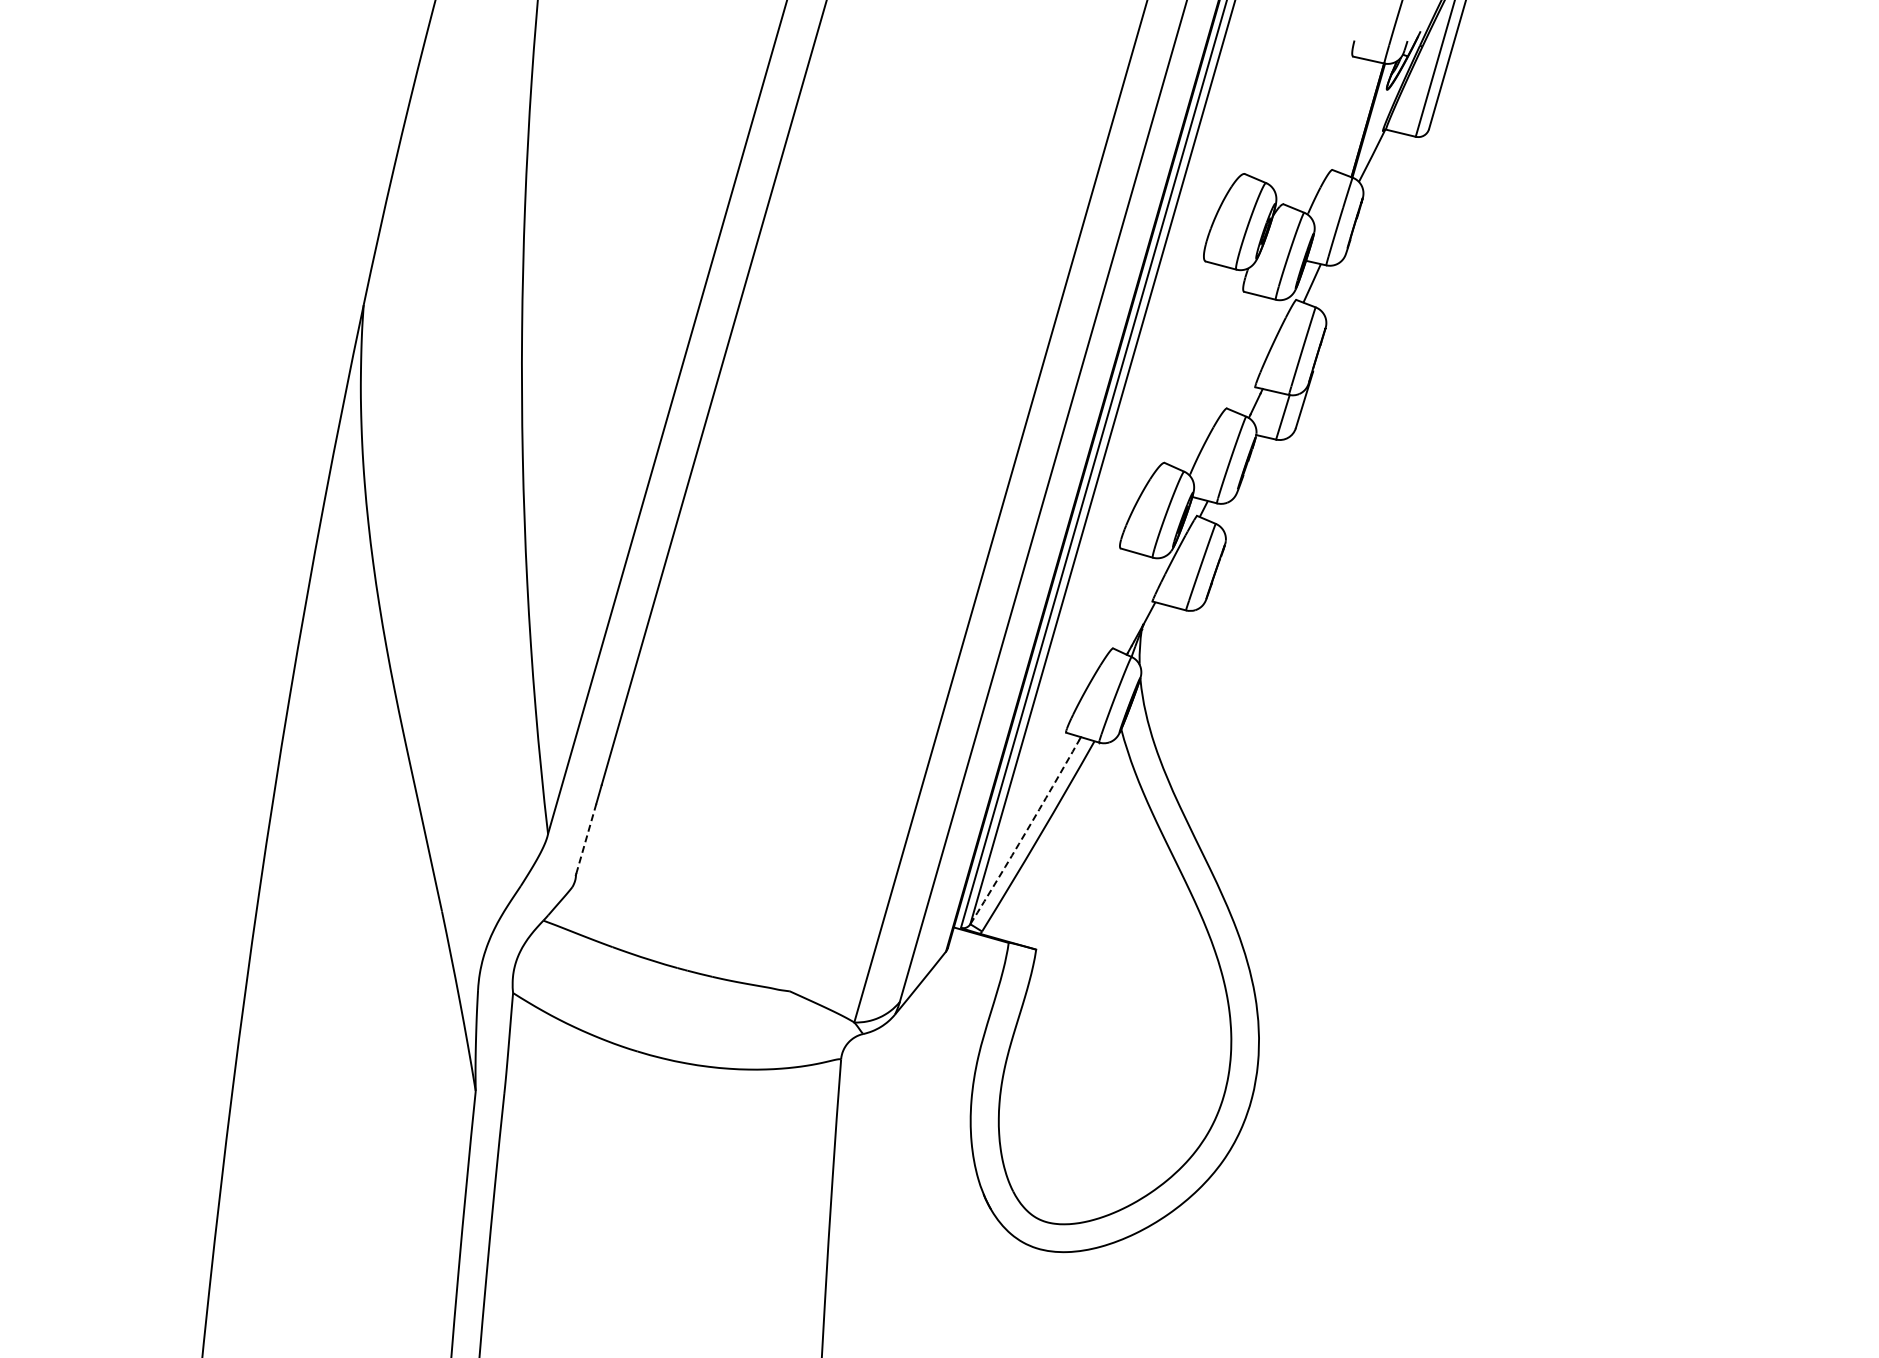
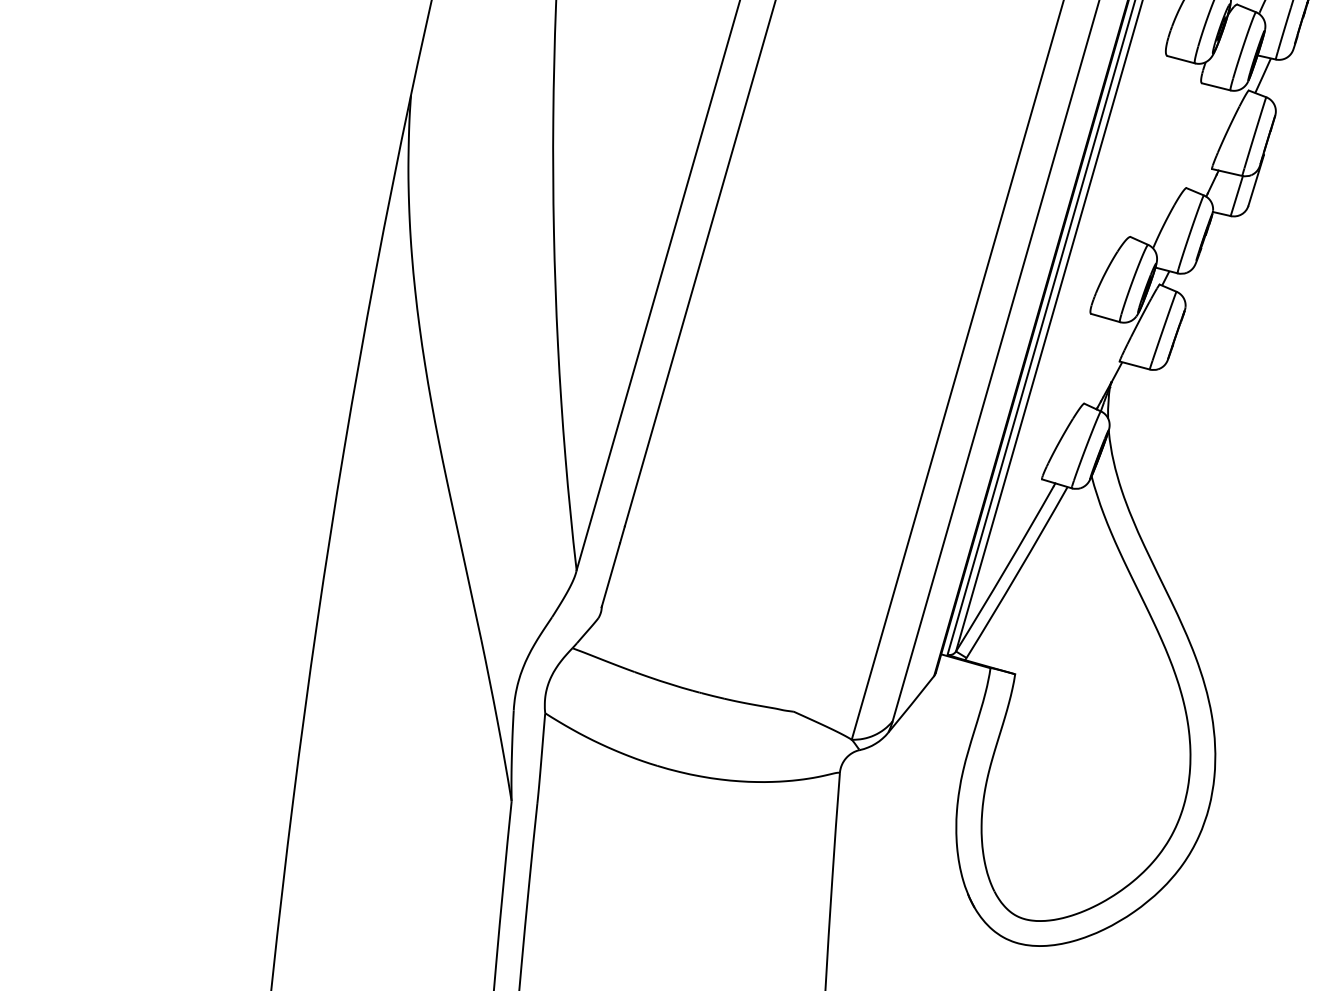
arc: (1025, 832) -> (1005, 569), dashed -> solid
line: (586, 838) -> (611, 574), dashed -> solid

